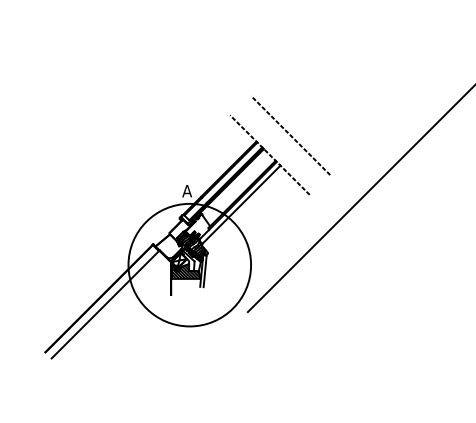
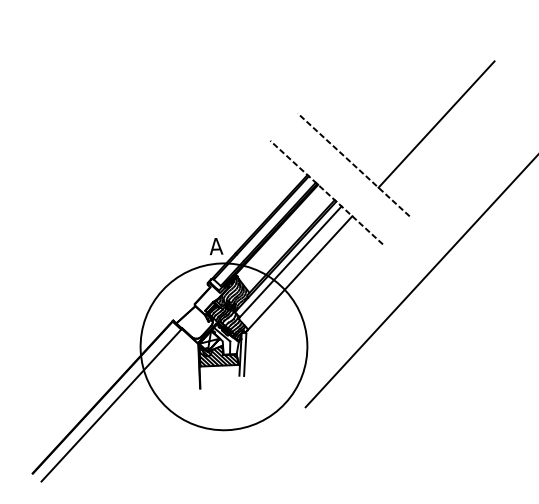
line: (352, 108) -> (436, 124), added
line: (247, 213) -> (299, 273), added
hatch: (196, 226) -> (230, 293), added

